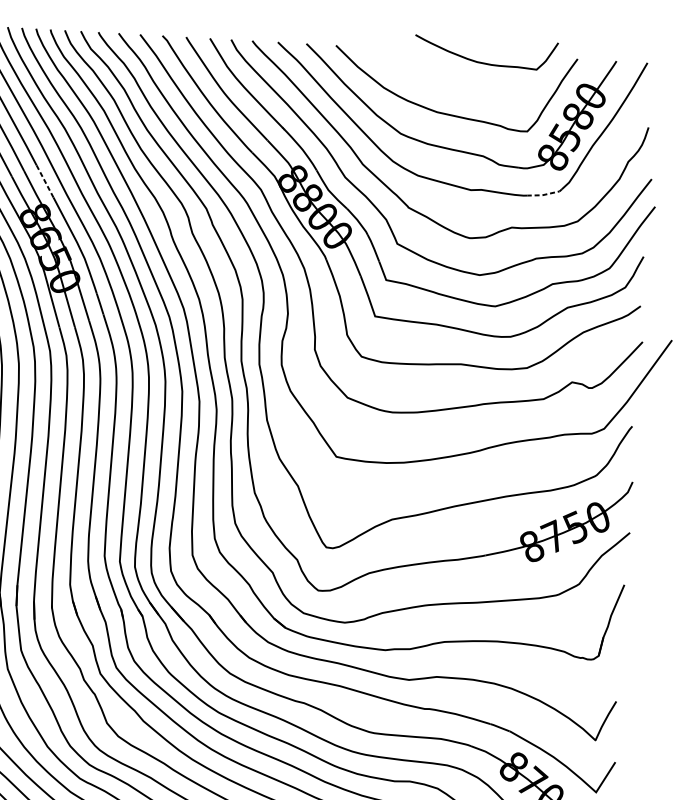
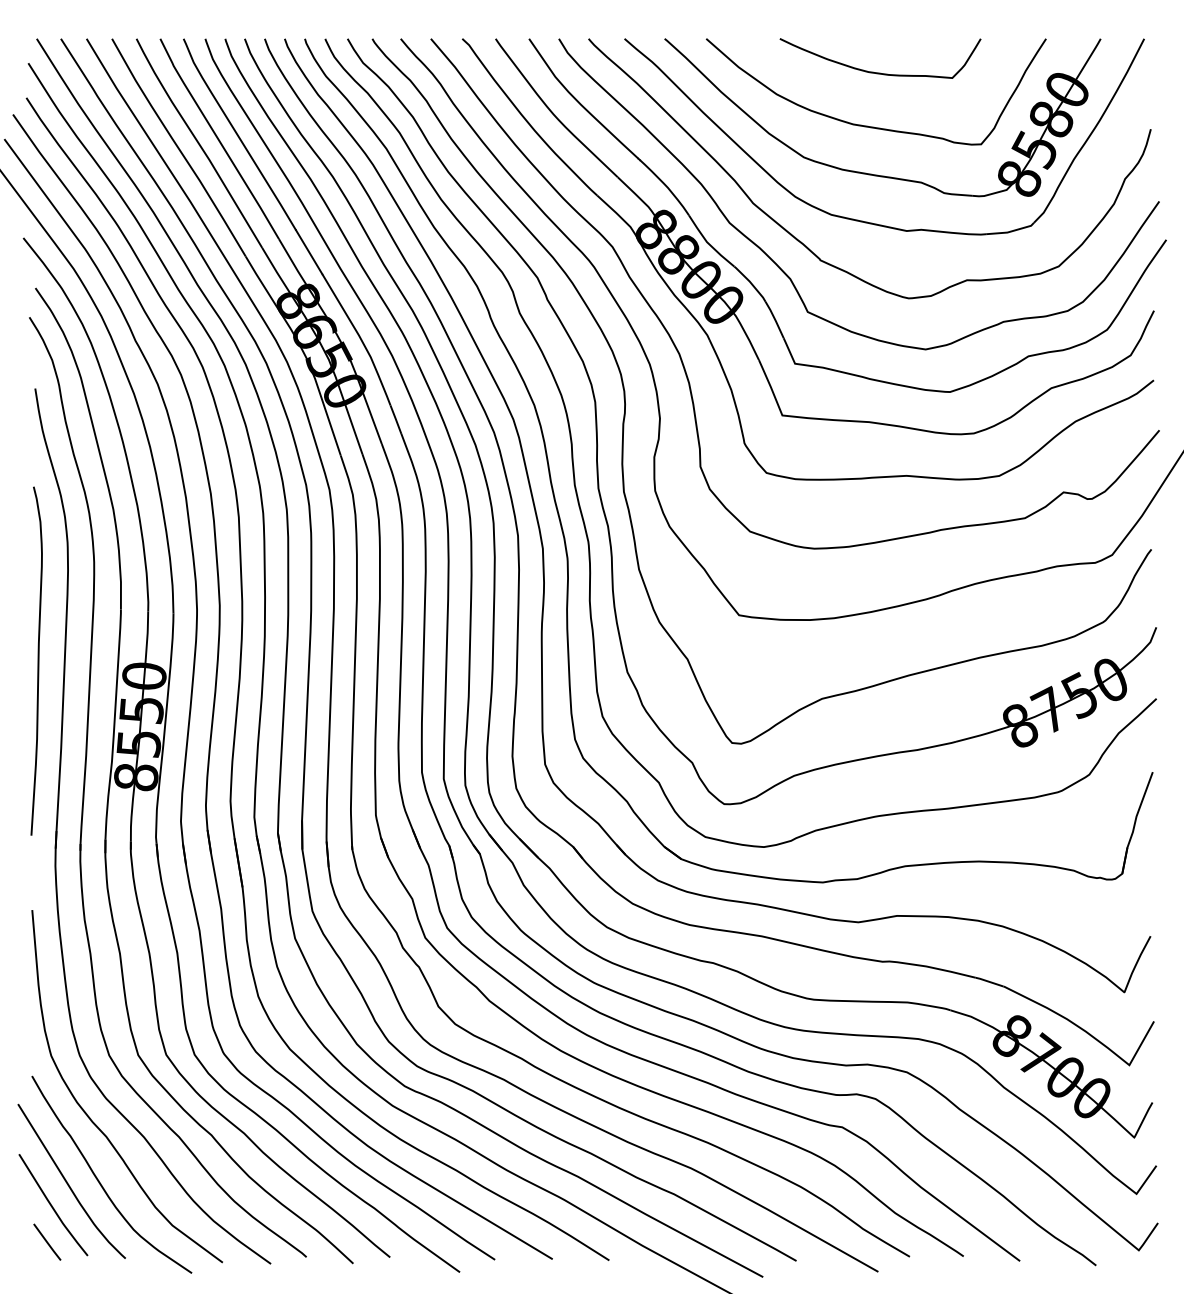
curve: (485, 62) -> (880, 72), moved
line: (44, 180) -> (308, 251), dashed -> solid
line: (545, 194) -> (1011, 231), dashed -> solid

